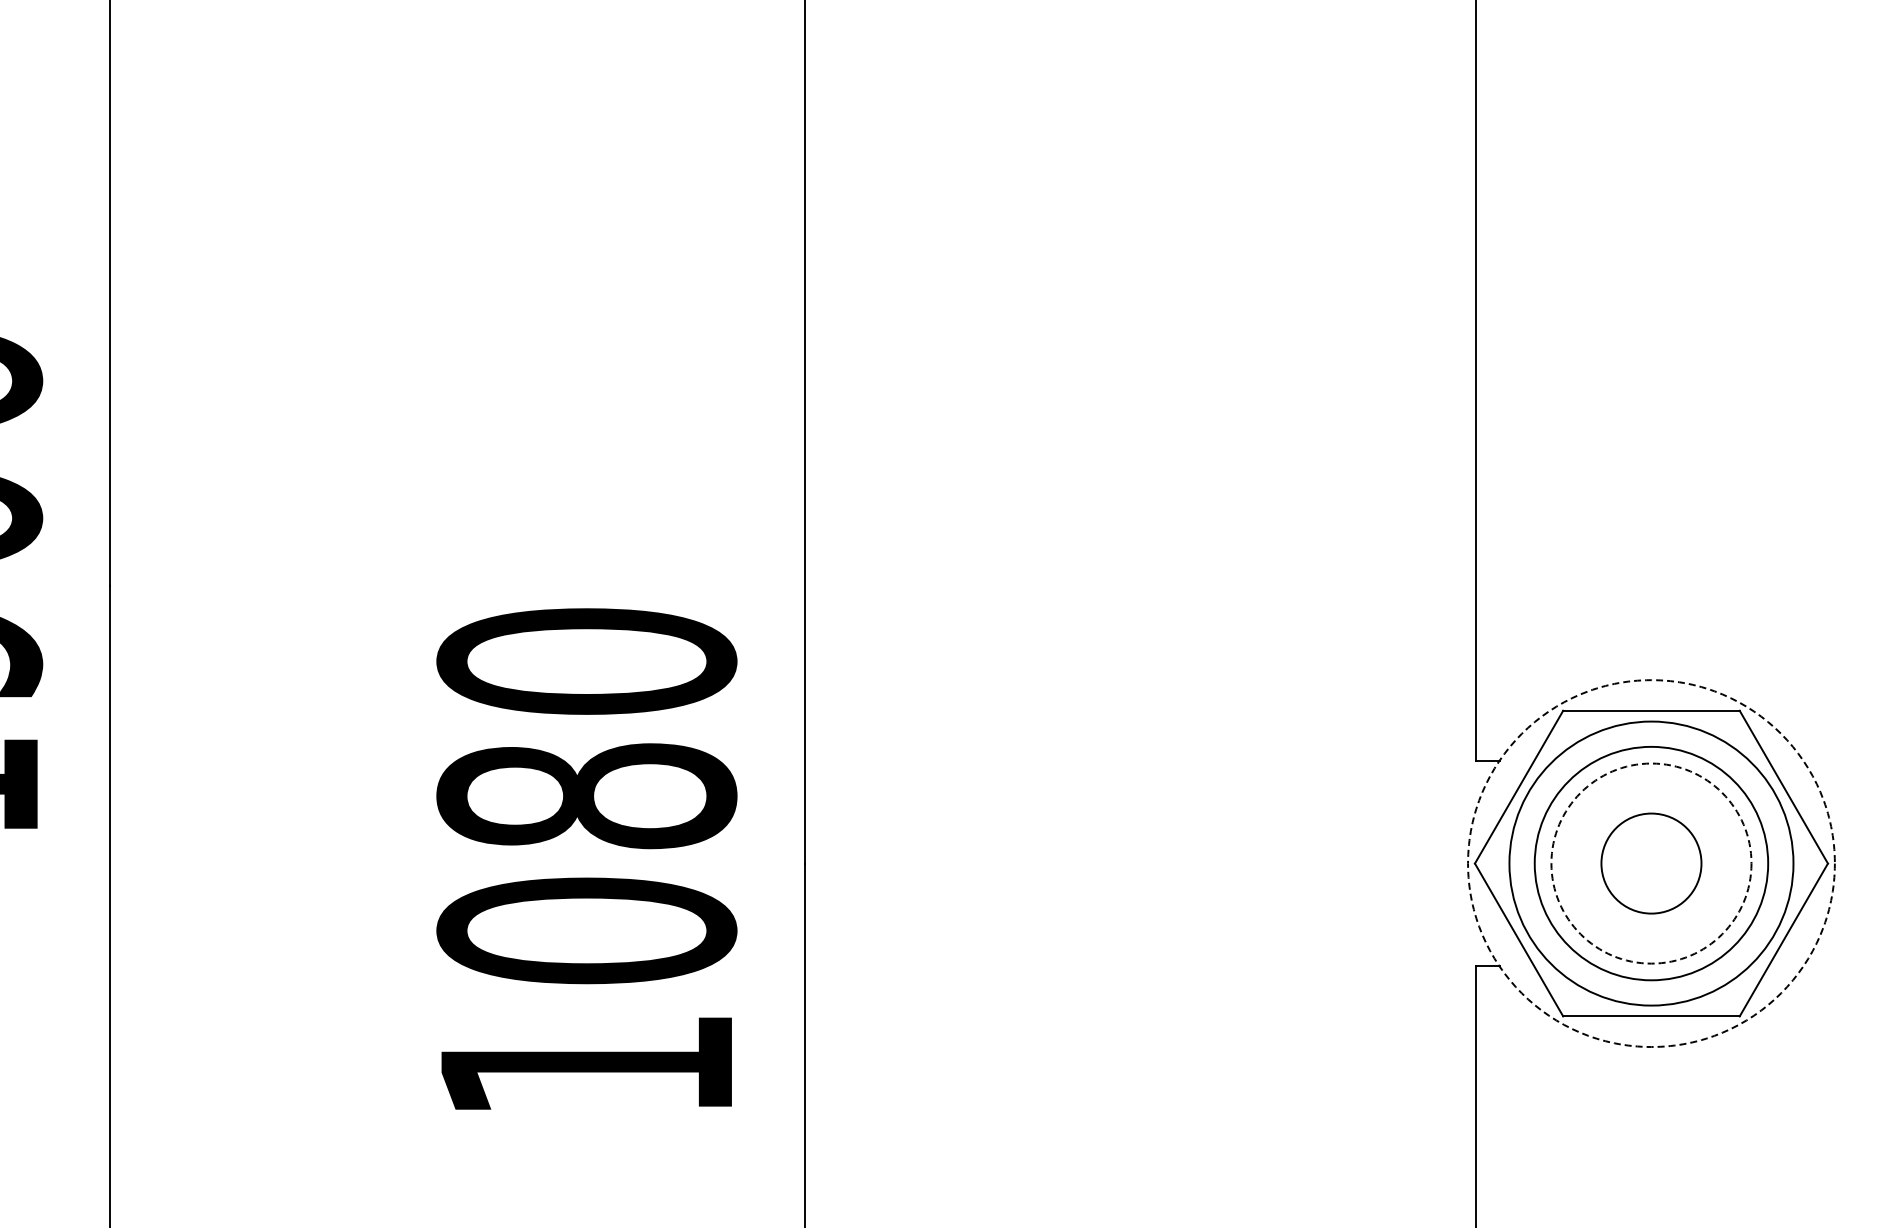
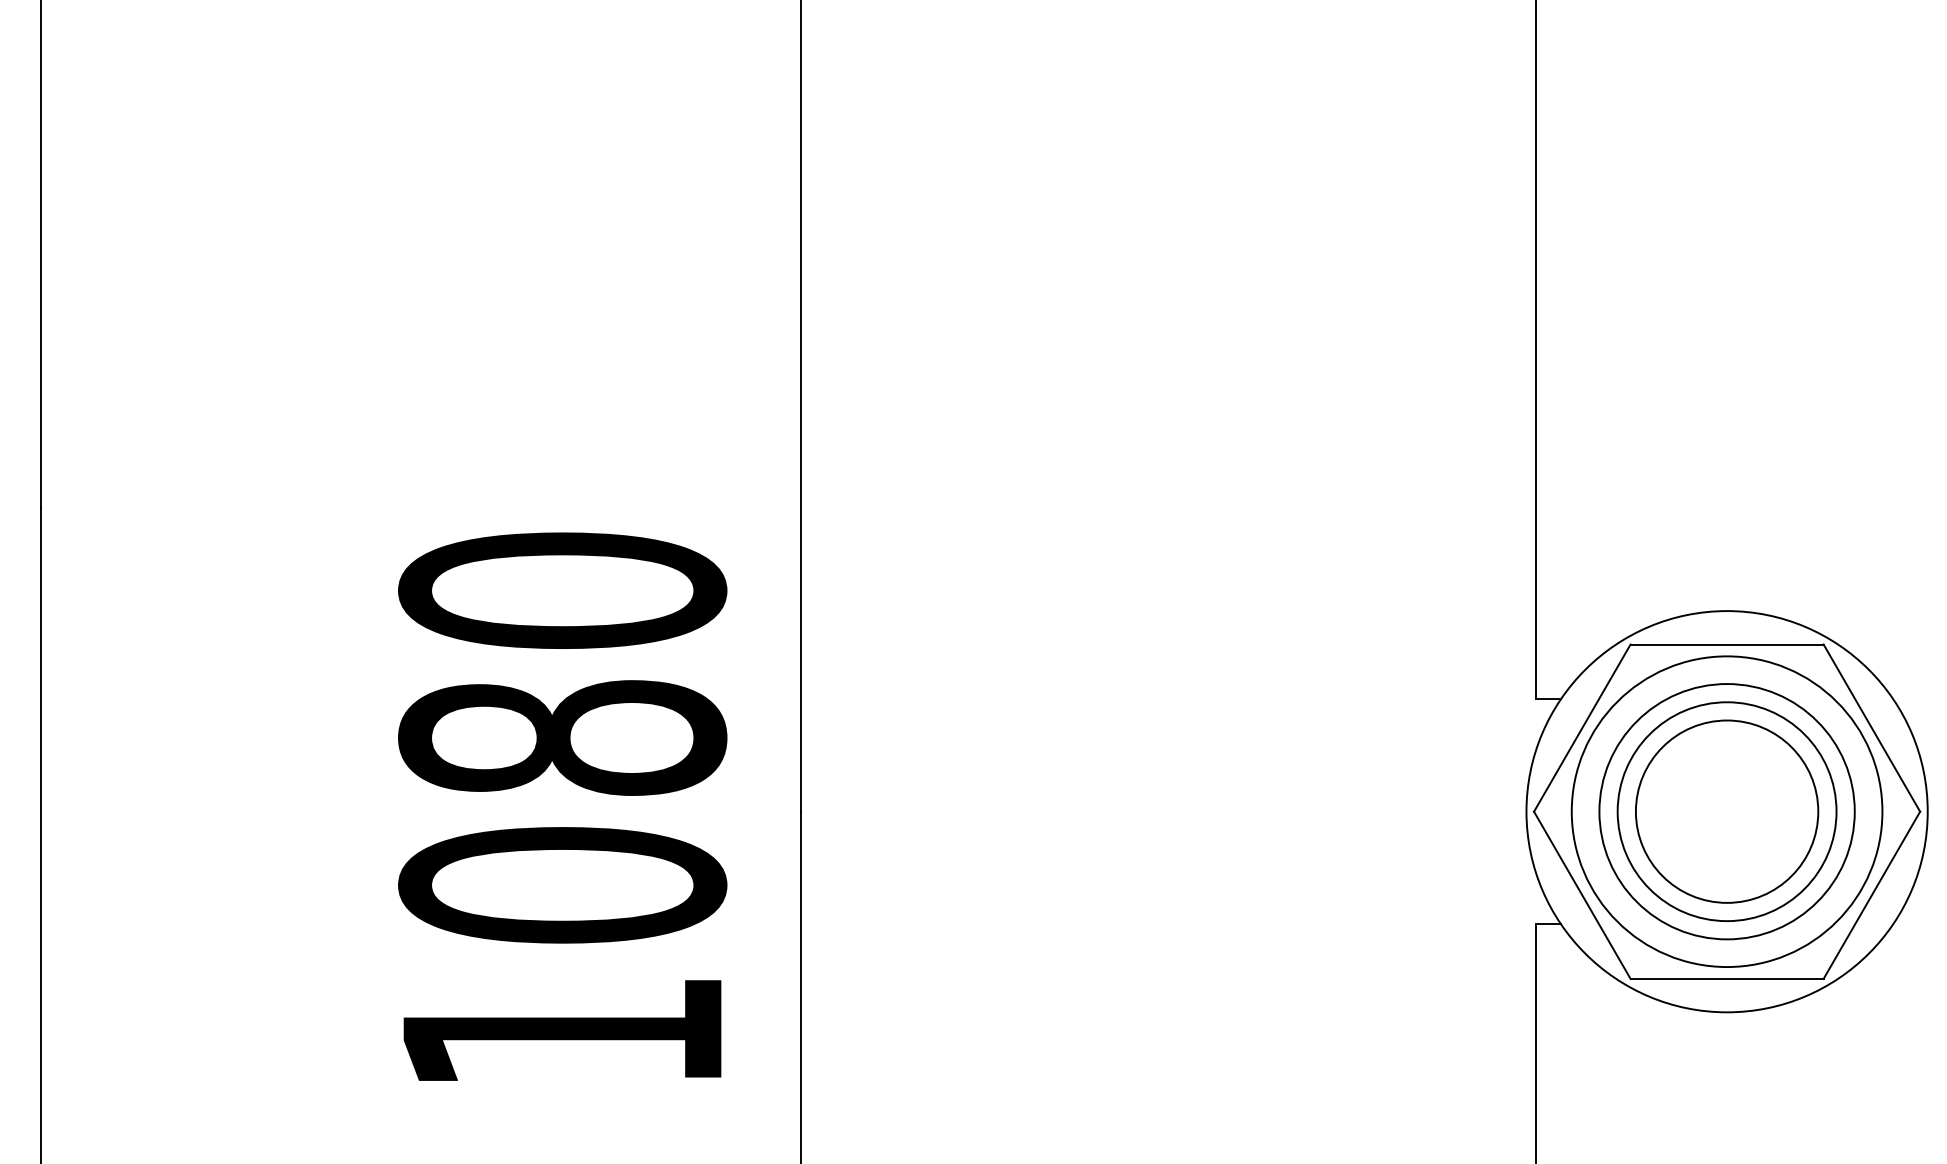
circle: (1651, 863) -> (1727, 811), dashed -> solid
circle: (1651, 863) -> (1727, 811), dashed -> solid
circle: (1651, 863) -> (1727, 811), size x1.67

